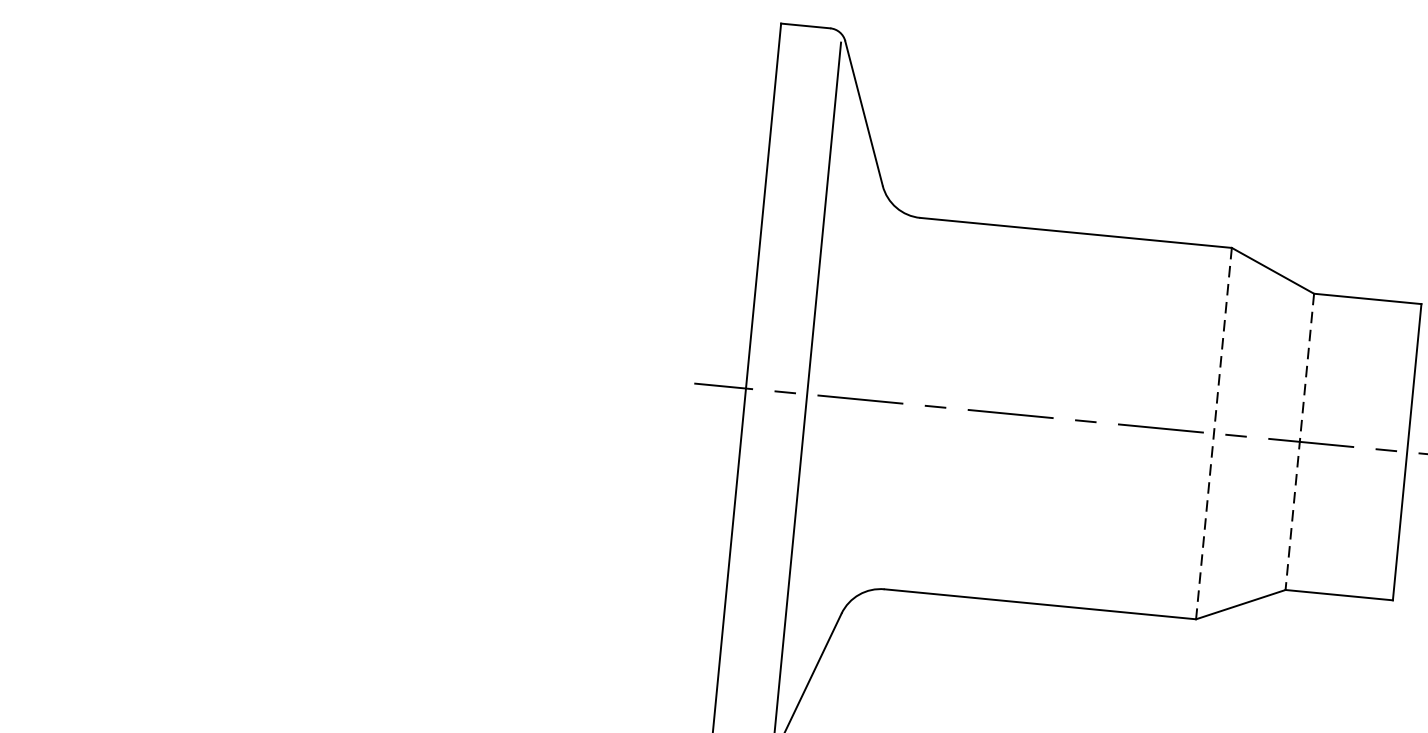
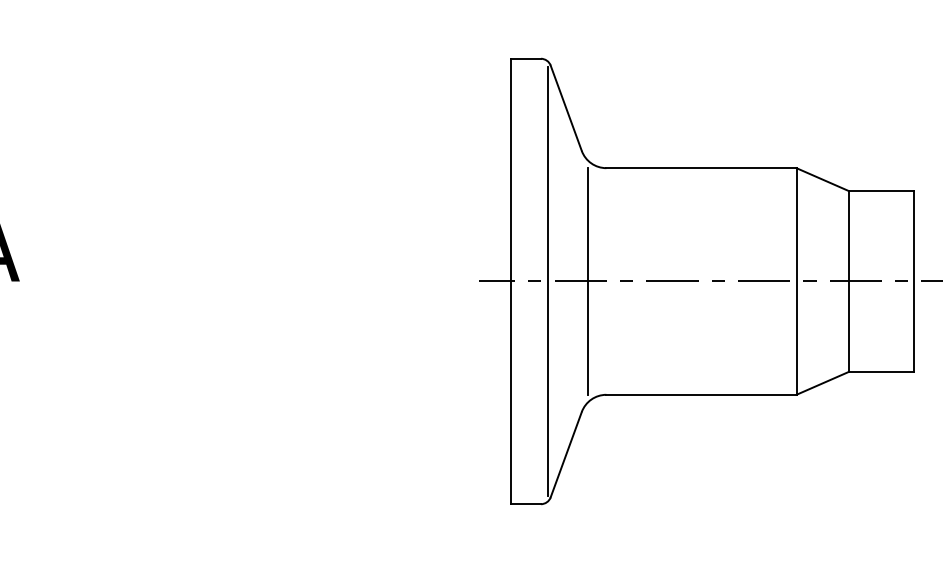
line: (873, 400) -> (588, 281), added
line: (1213, 433) -> (796, 281), dashed -> solid
line: (1299, 441) -> (848, 281), dashed -> solid

